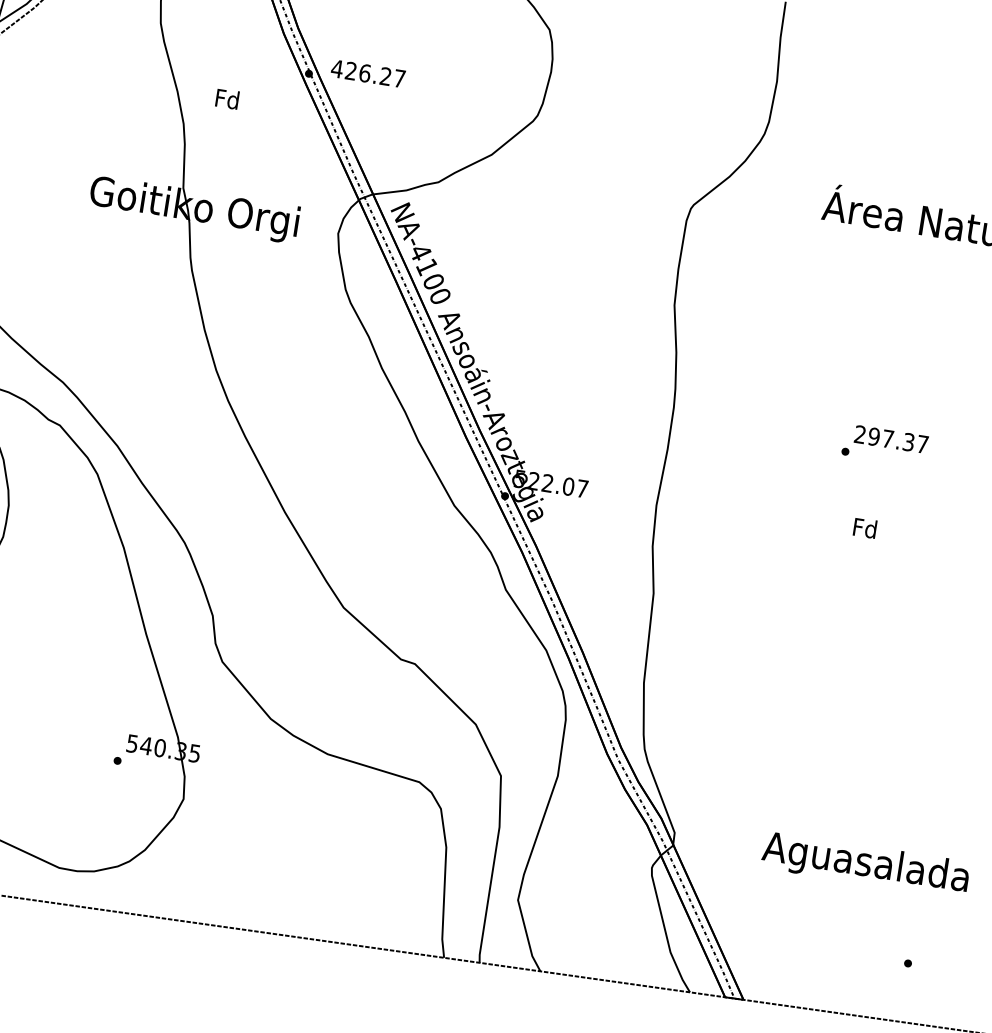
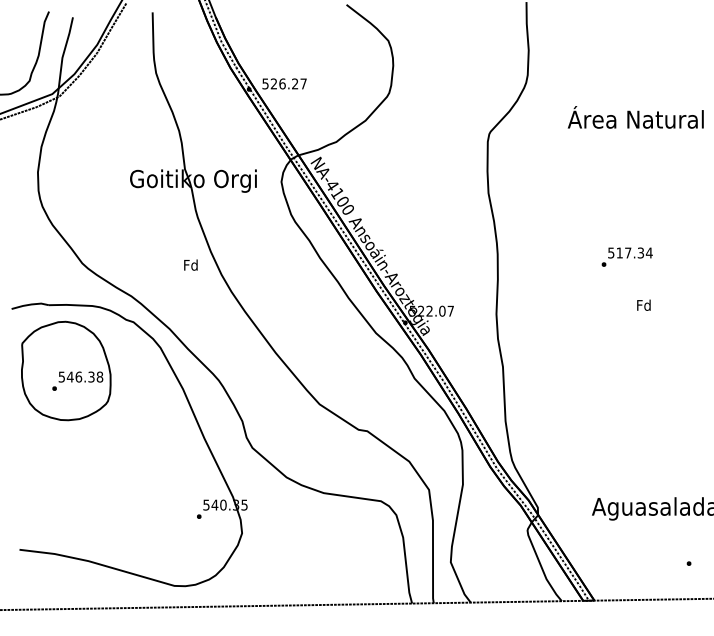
text: (337, 68) -> (265, 83), 426.27 -> 526.27
text: (226, 97) -> (190, 264), moved
text: (891, 438) -> (630, 252), 297.37 -> 517.34
text: (864, 526) -> (643, 304), moved

